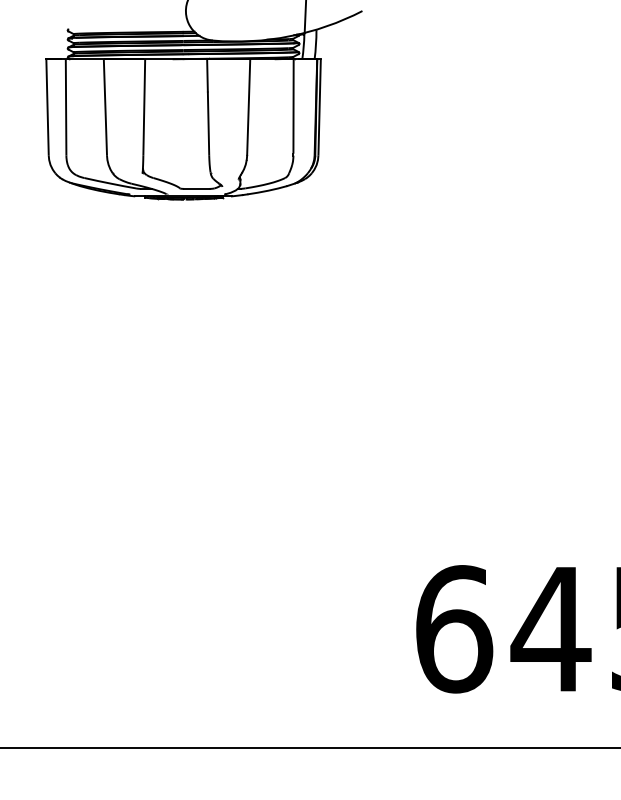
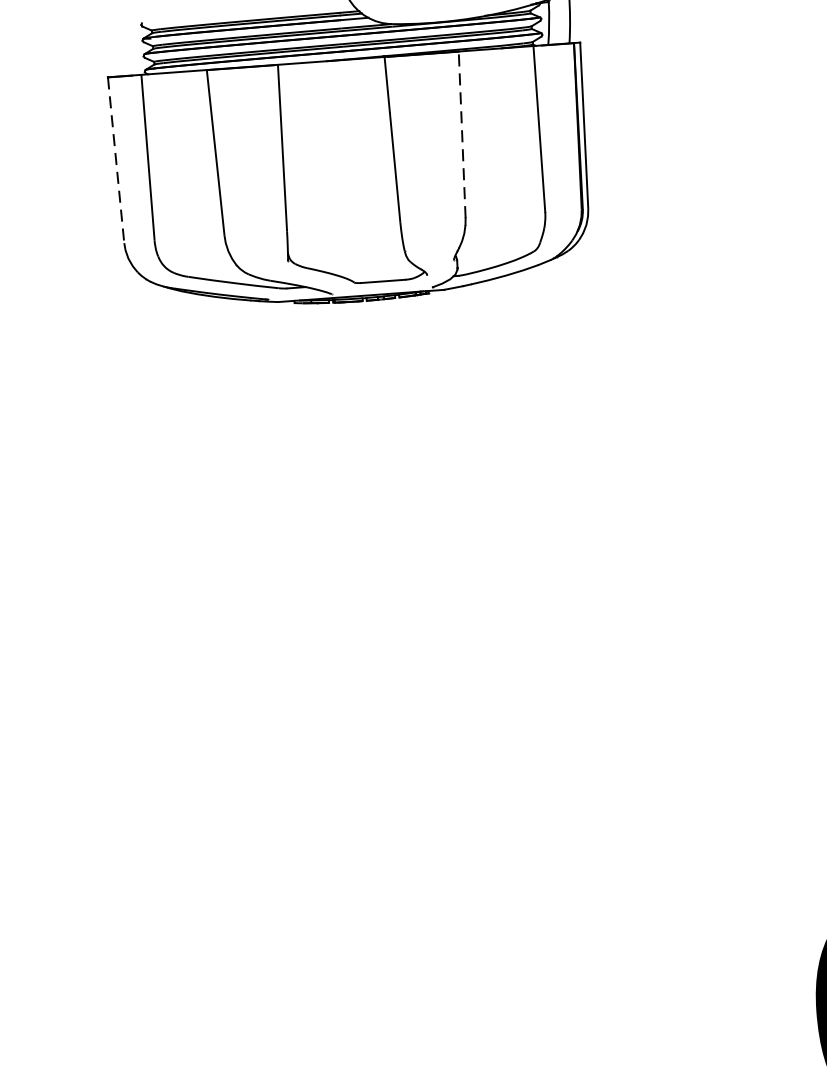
line: (47, 107) -> (116, 160), solid -> dashed
line: (248, 107) -> (461, 134), solid -> dashed

